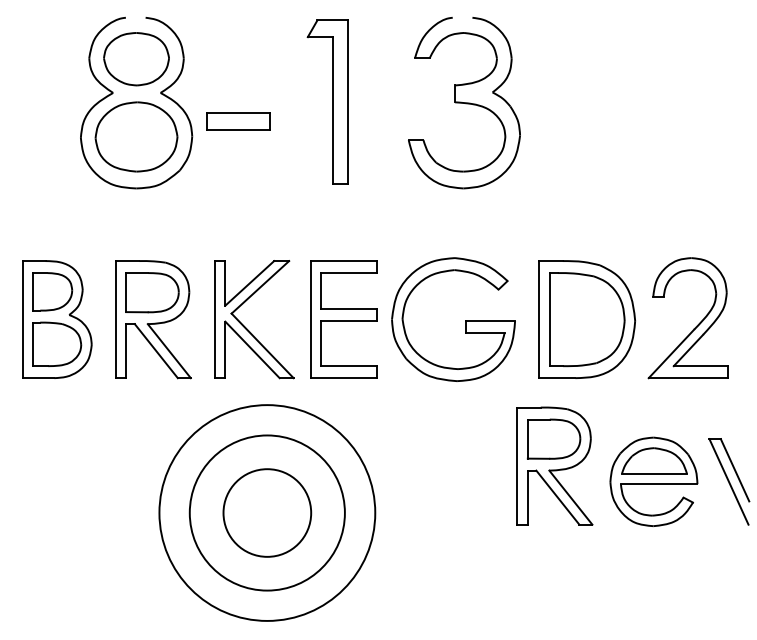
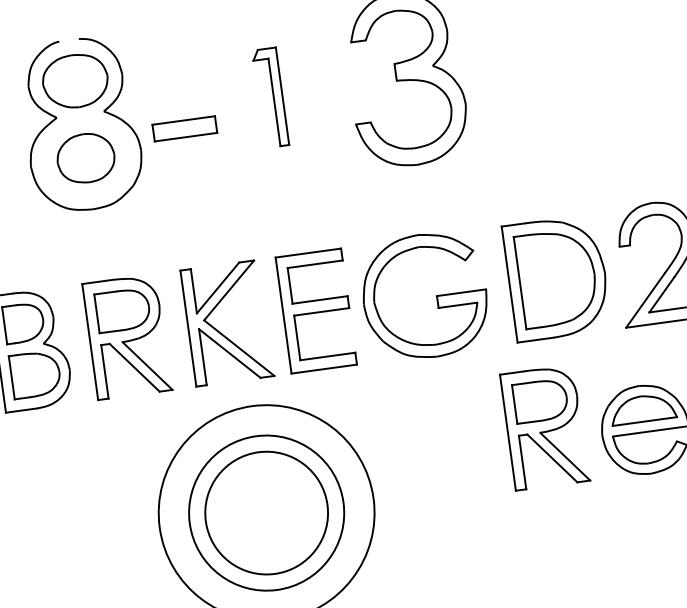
part: (327, 101) -> (270, 97), size x0.6
part: (136, 136) -> (85, 157), size x0.7
circle: (267, 512) -> (266, 512), size x1.4

